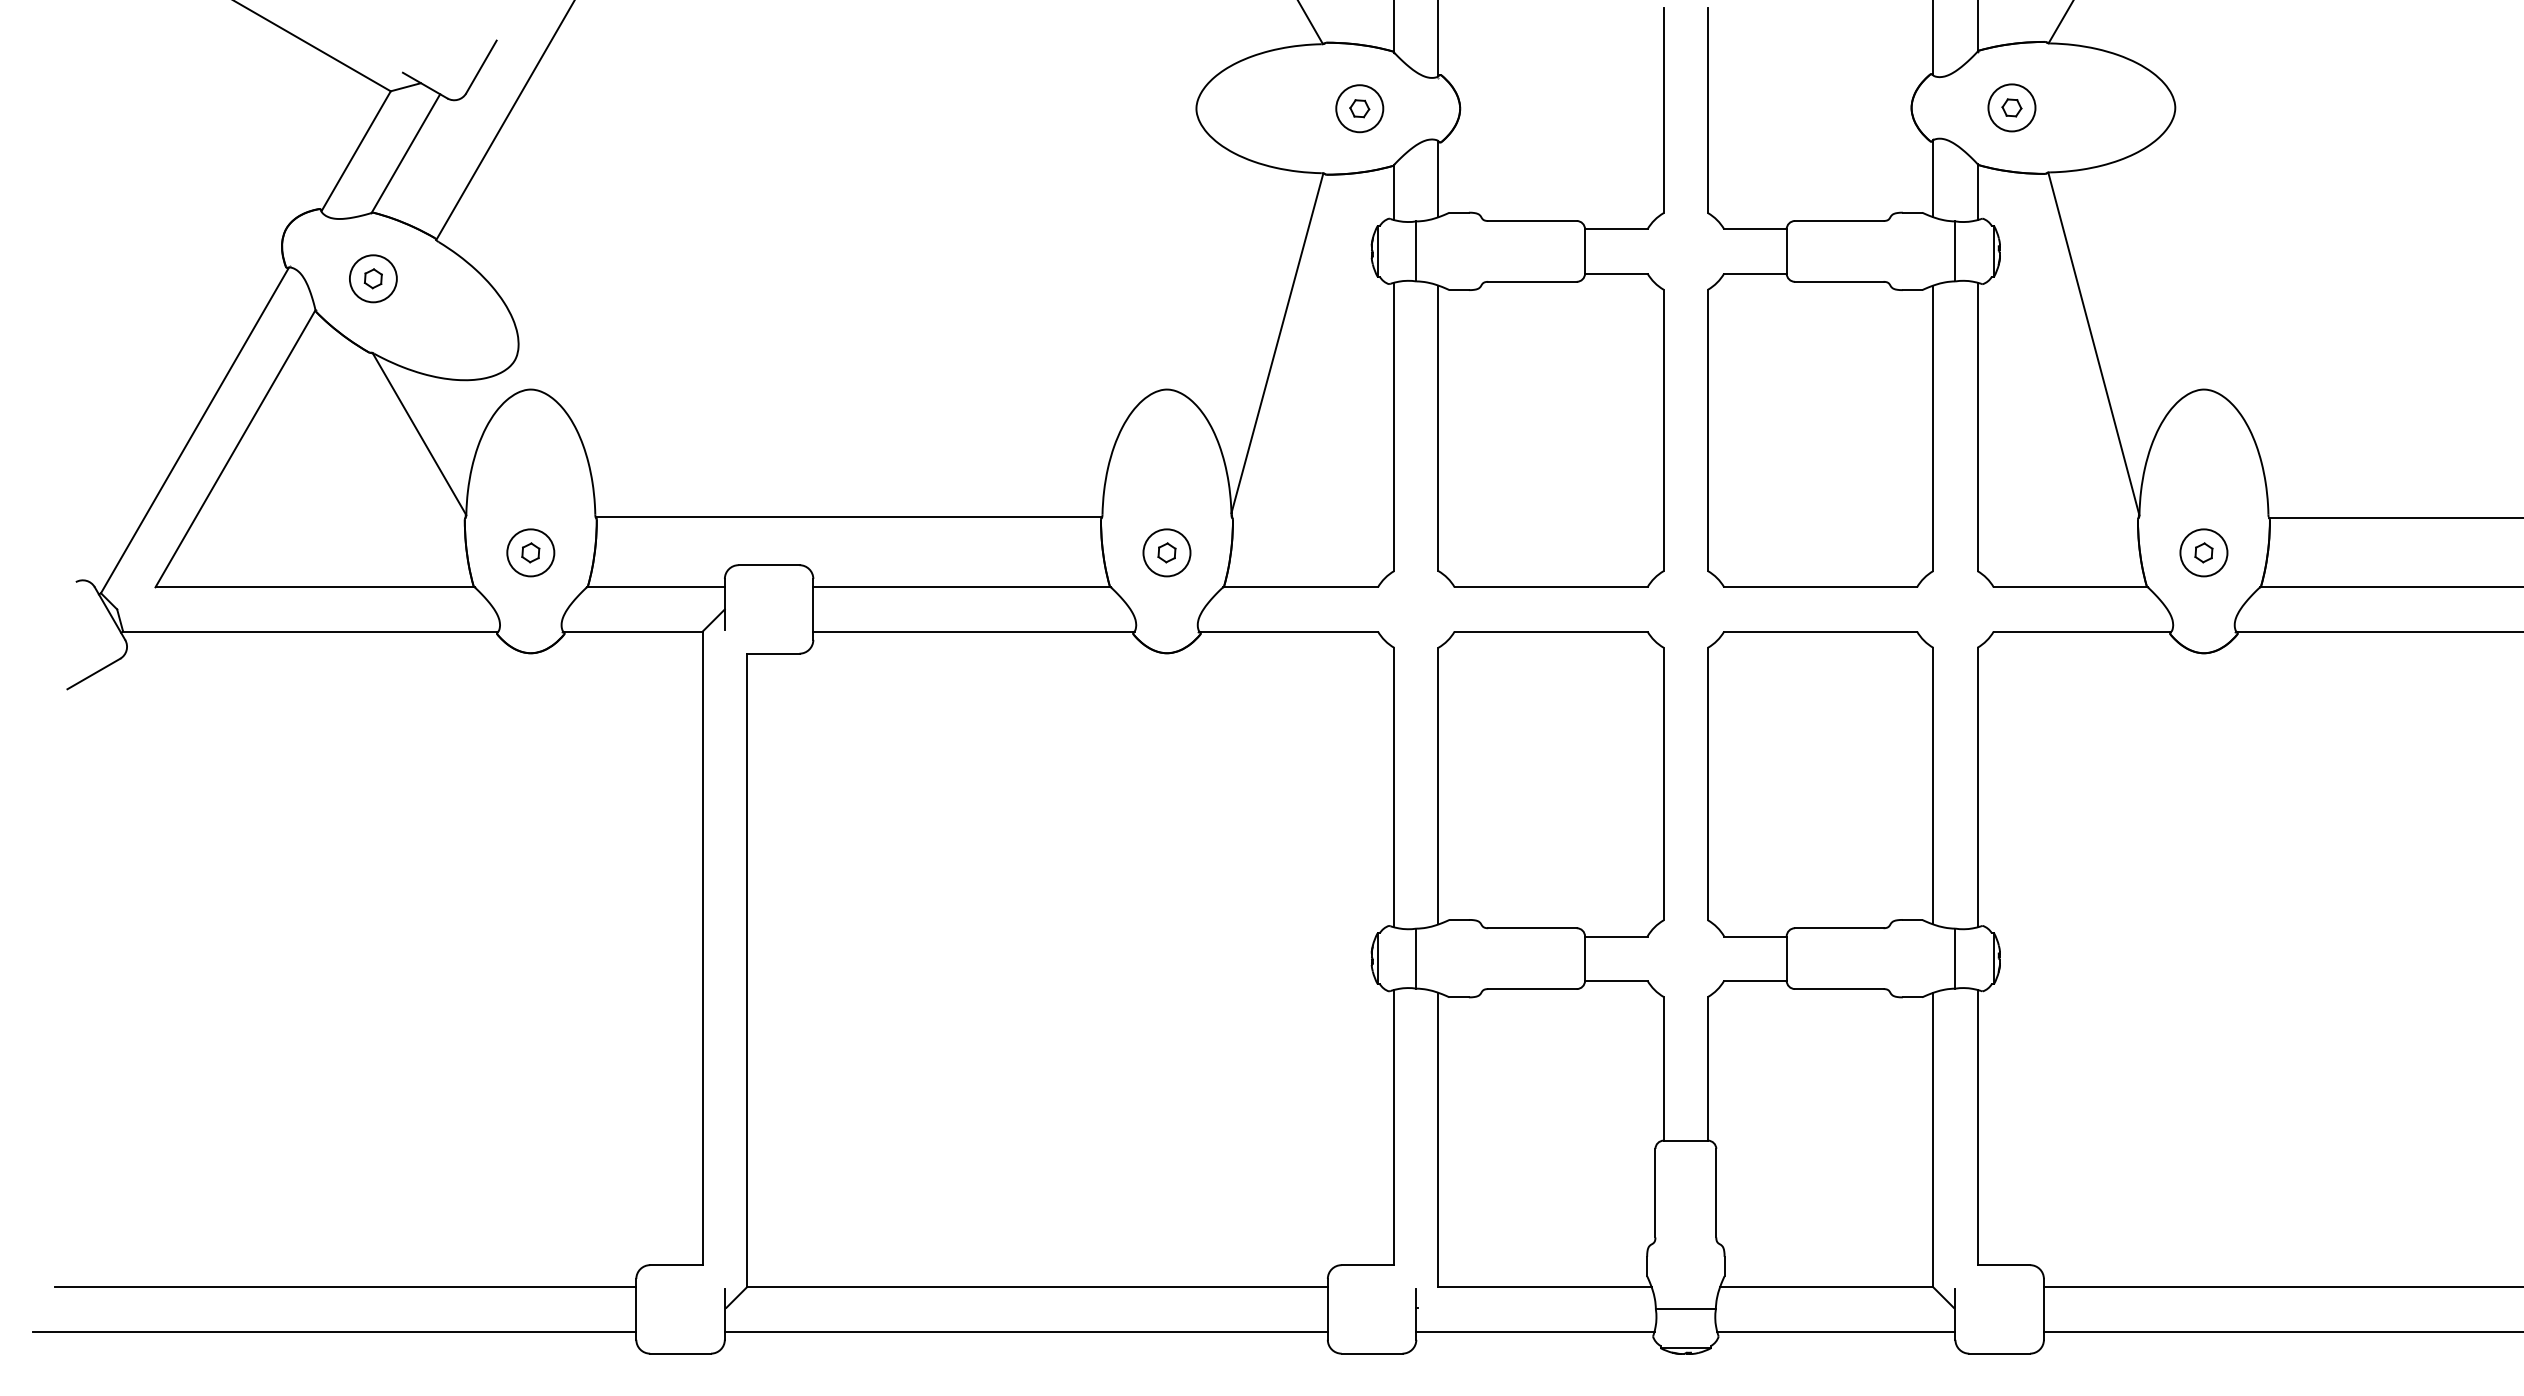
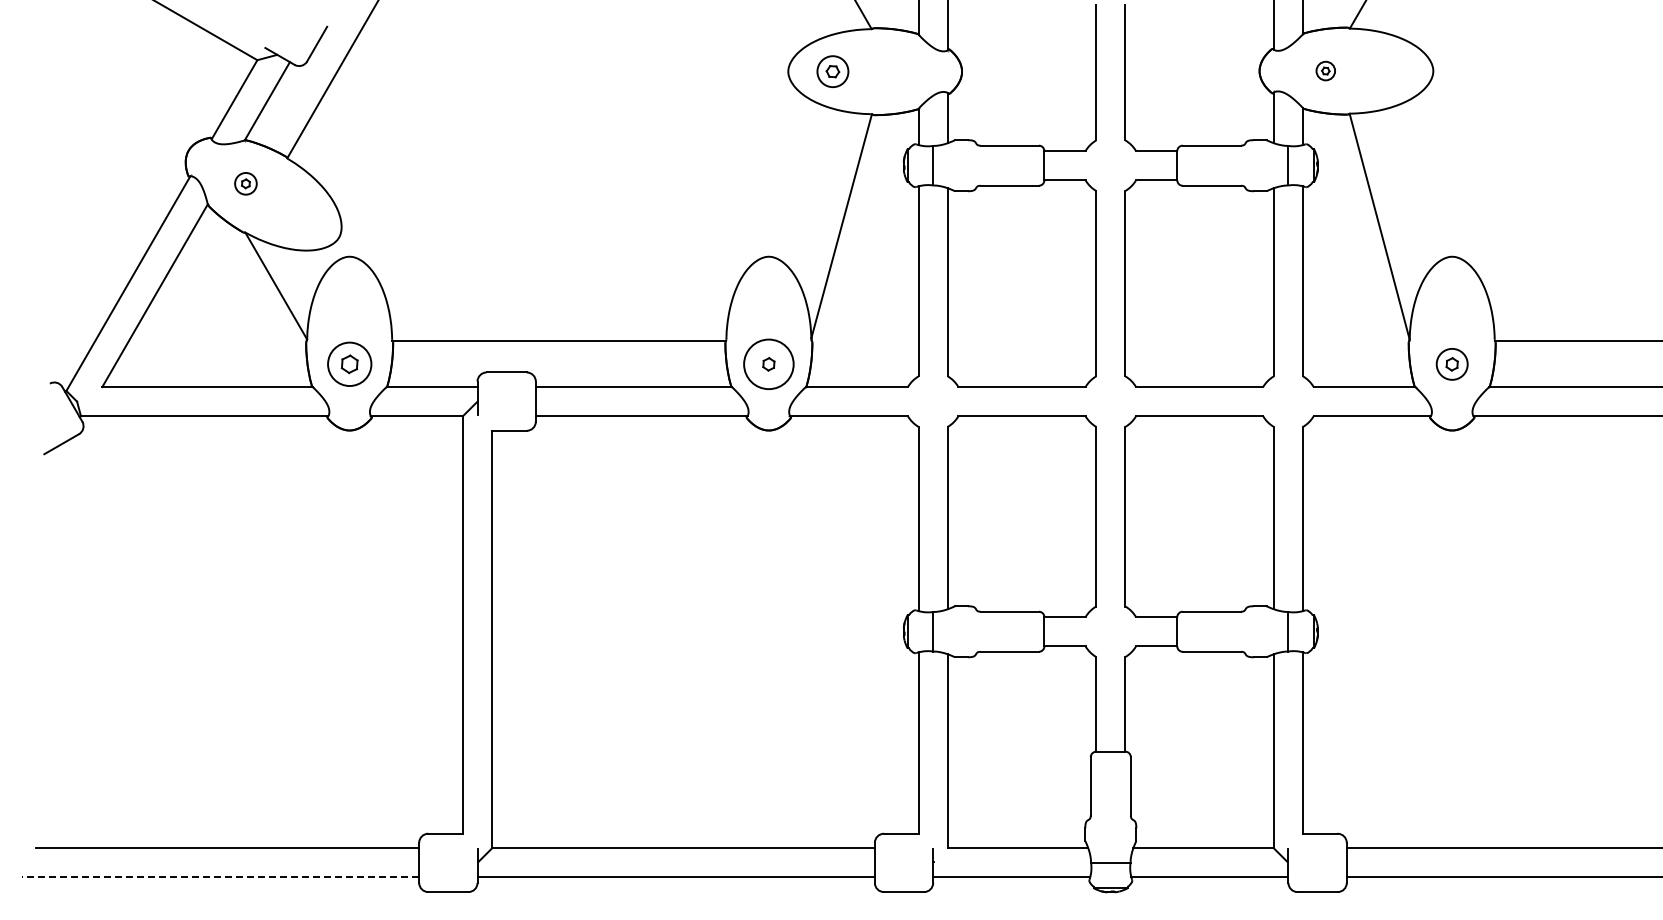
part: (2011, 106) -> (1325, 70), size x0.6
part: (1359, 108) -> (832, 71), moved
part: (372, 278) -> (245, 183), size x0.7
circle: (1166, 551) -> (768, 363), size x1.6
part: (530, 553) -> (349, 364), size x1.4
line: (334, 1331) -> (220, 877), solid -> dashed

